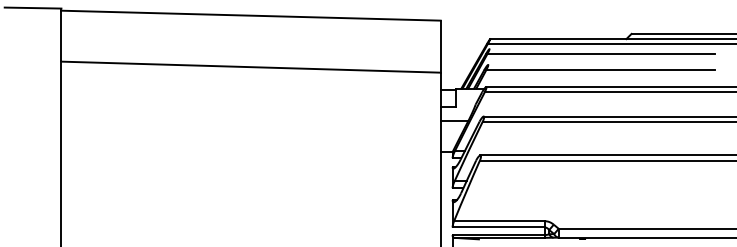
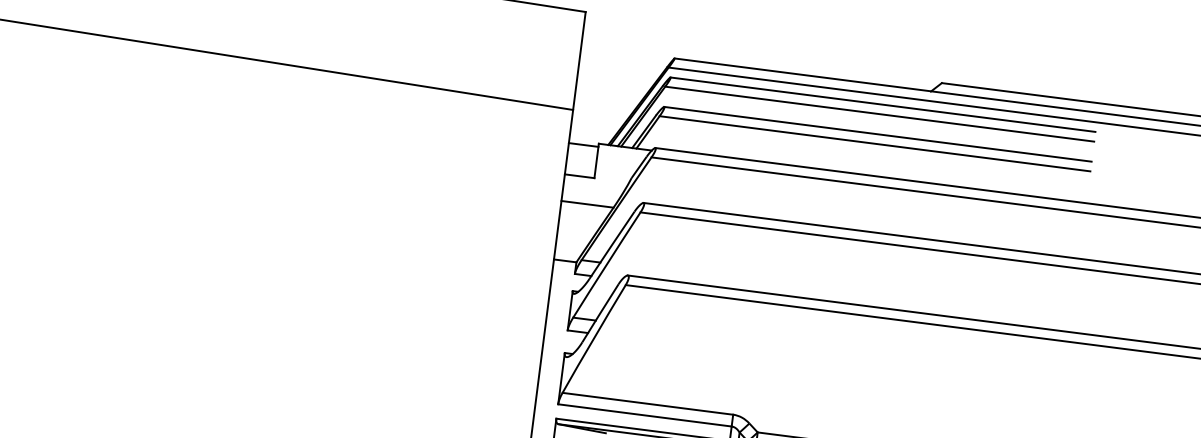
line: (602, 49) -> (883, 105), added
line: (601, 64) -> (877, 133), added

